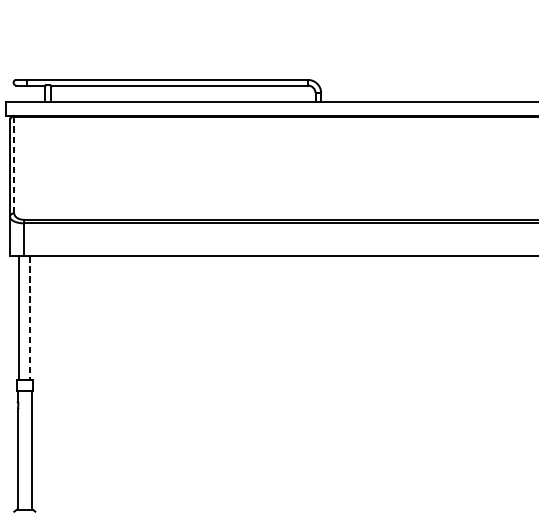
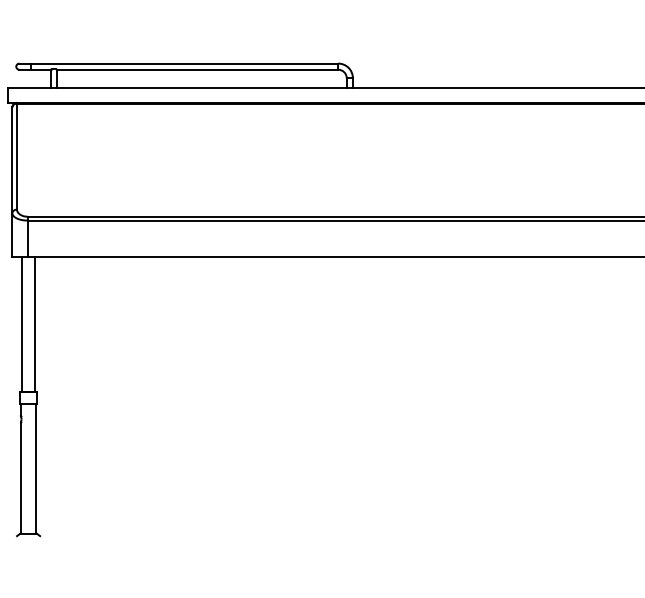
line: (14, 164) -> (17, 156), dashed -> solid
line: (30, 318) -> (34, 324), dashed -> solid

